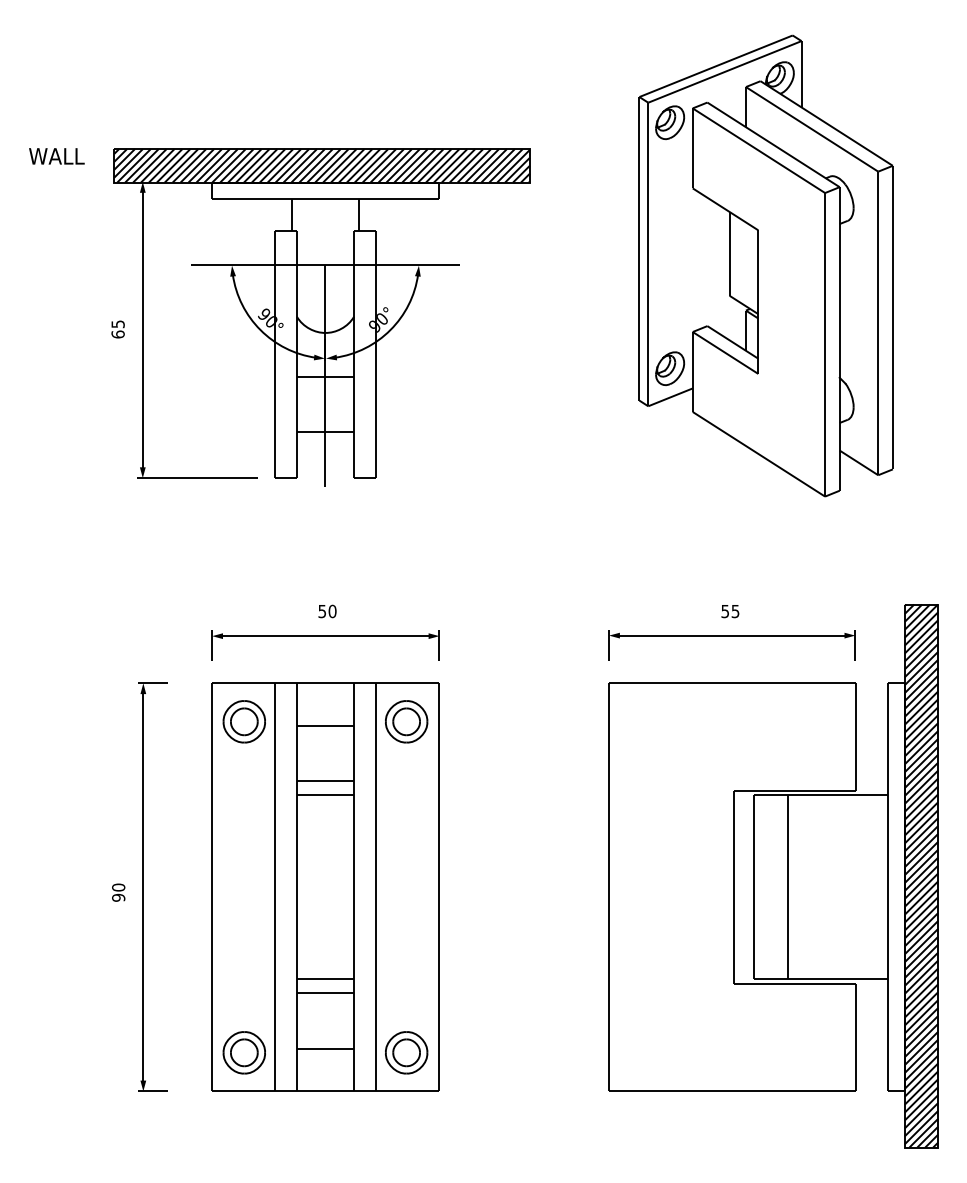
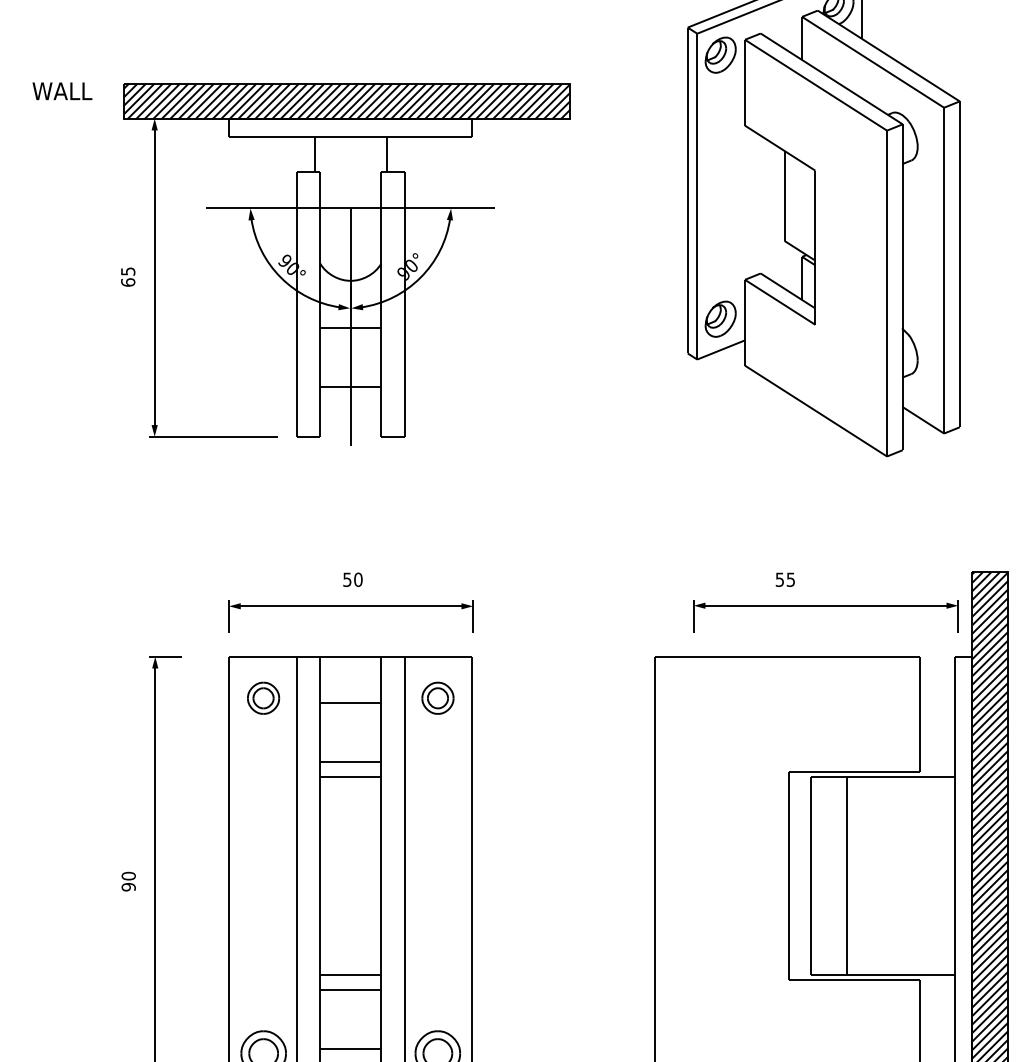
part: (731, 636) -> (825, 606), moved
part: (243, 721) -> (262, 697), size x0.7
part: (406, 721) -> (437, 697), size x0.7

